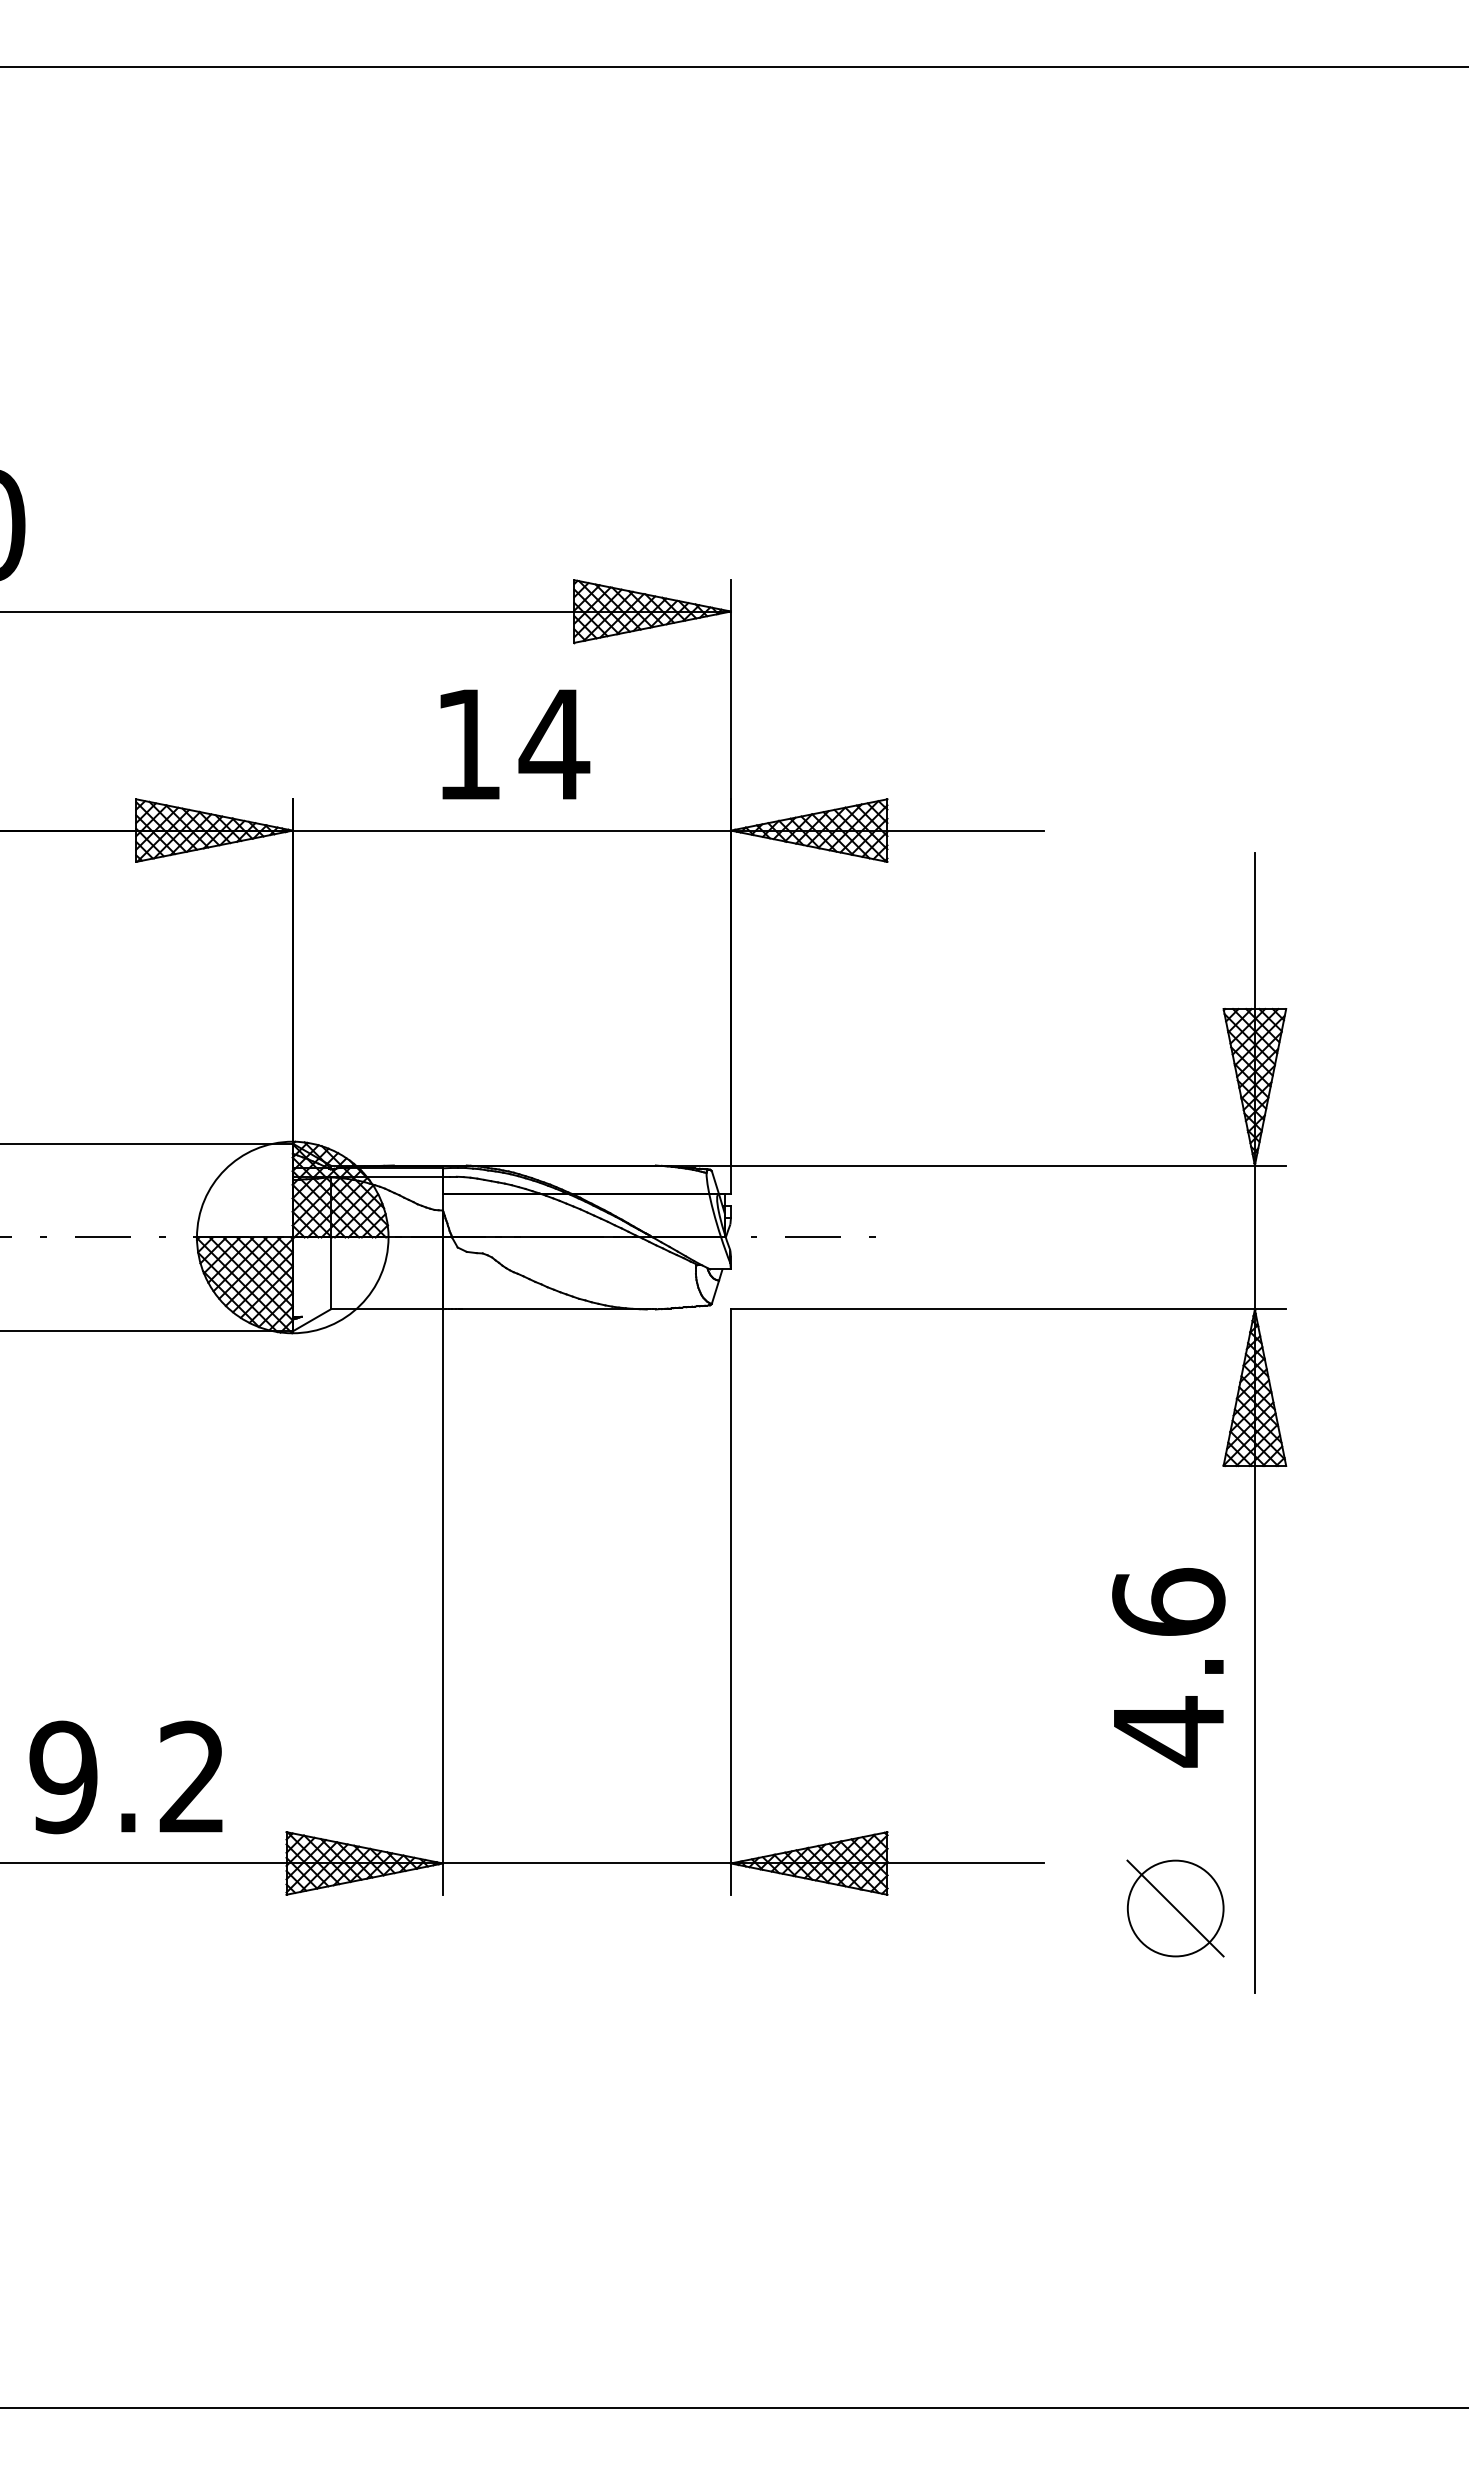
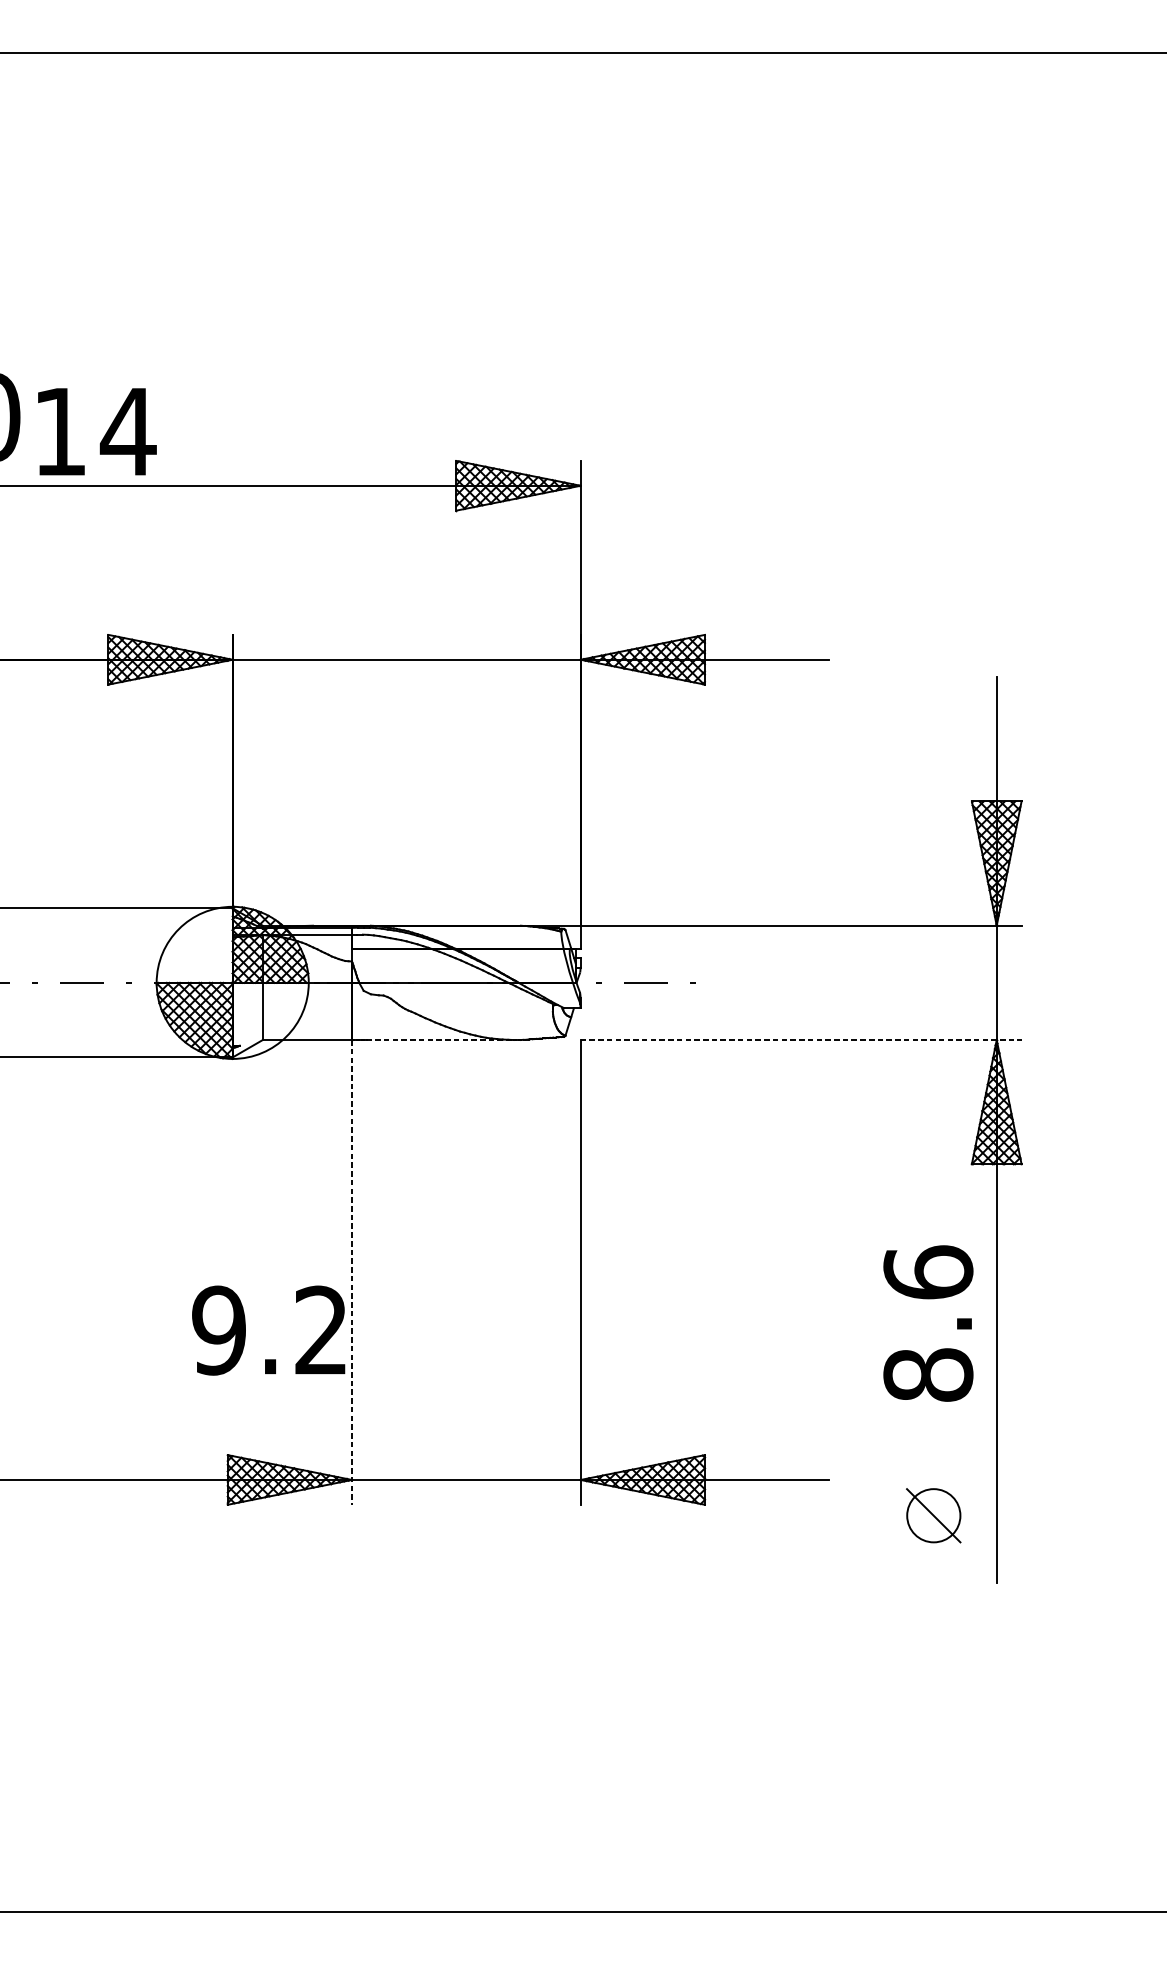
text: (515, 744) -> (97, 431), moved
line: (554, 1309) -> (440, 1040), solid -> dashed
line: (1008, 1309) -> (801, 1040), solid -> dashed
line: (443, 1602) -> (352, 1272), solid -> dashed
text: (1168, 1731) -> (928, 1375), 4.6 -> 8.6
text: (125, 1777) -> (268, 1330), moved
part: (1175, 1908) -> (933, 1515), size x0.7

